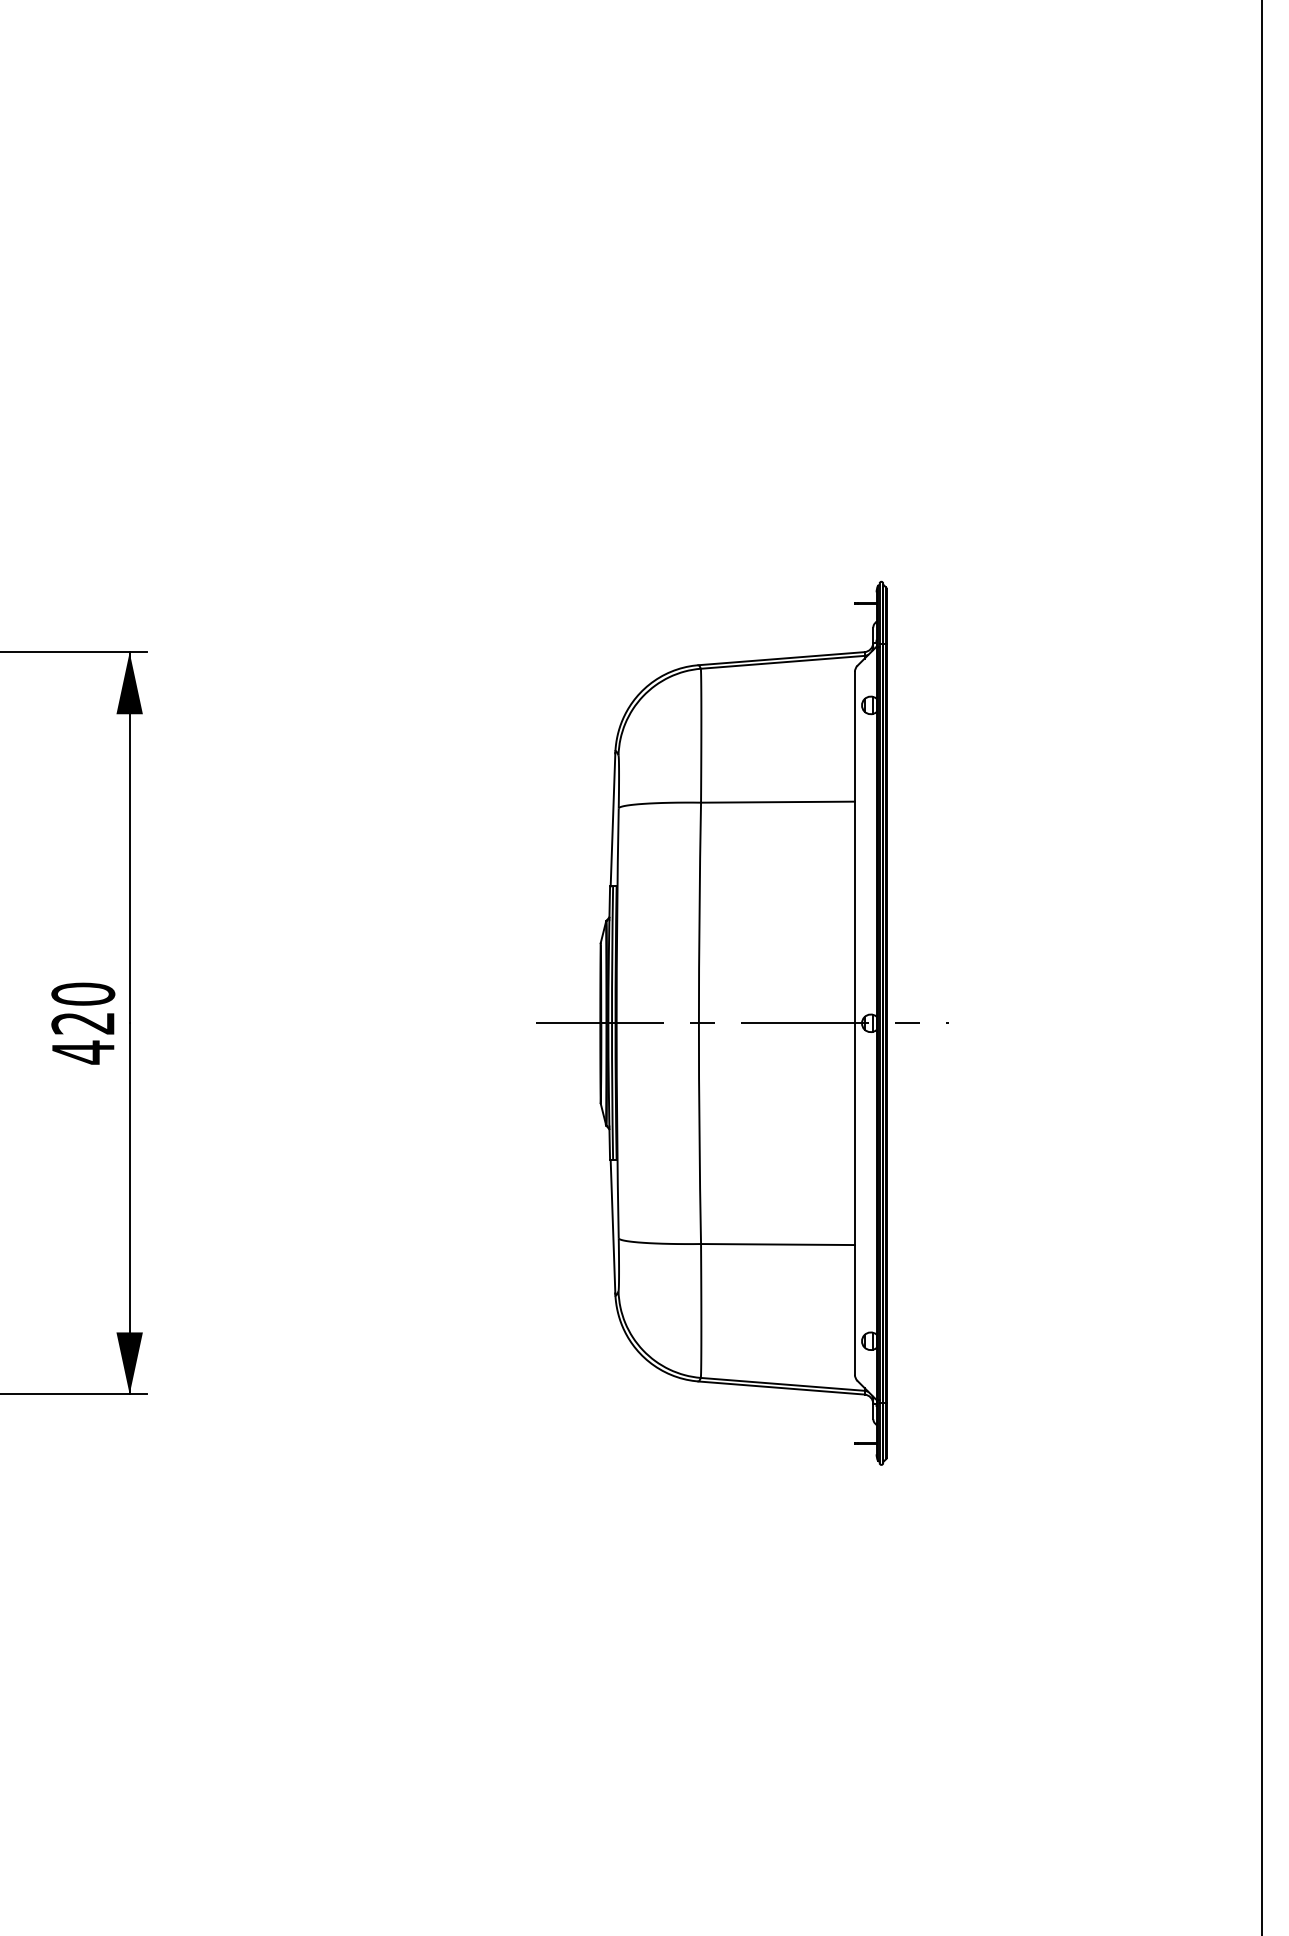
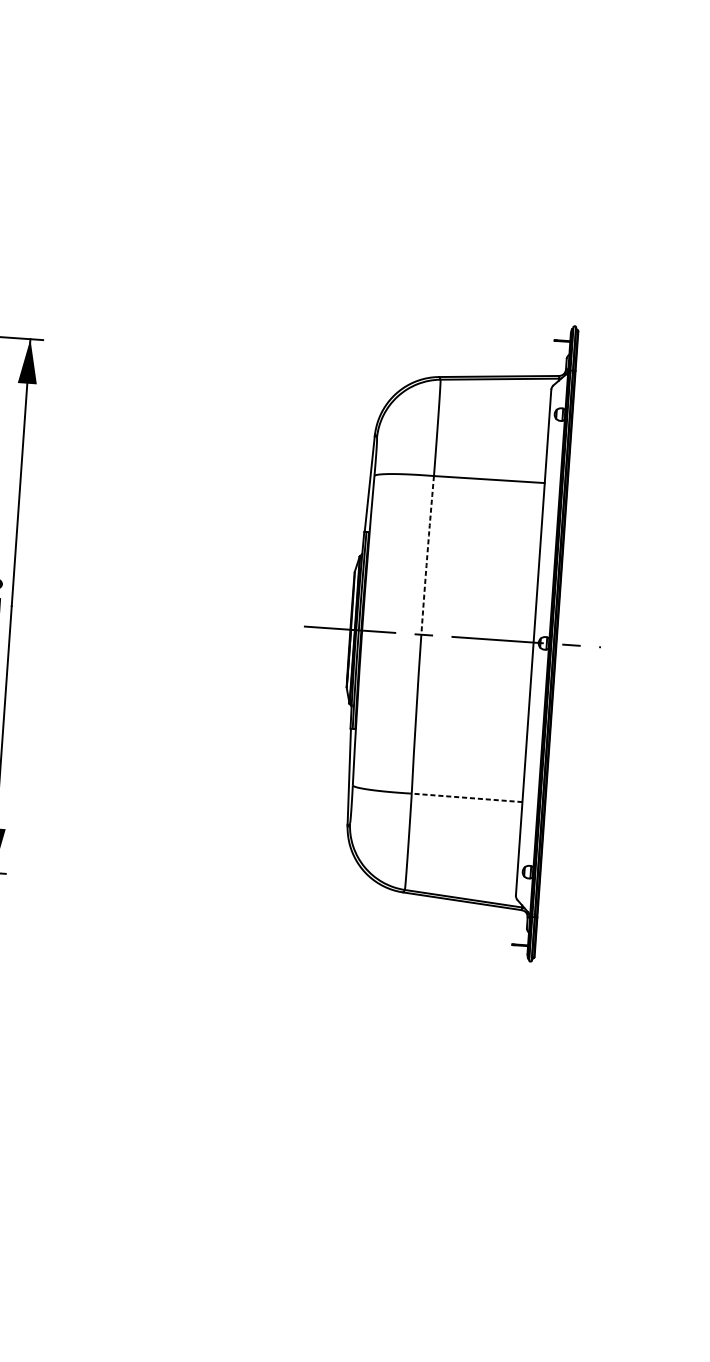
arc: (699, 913) -> (427, 555), solid -> dashed
line: (777, 1244) -> (466, 797), solid -> dashed

